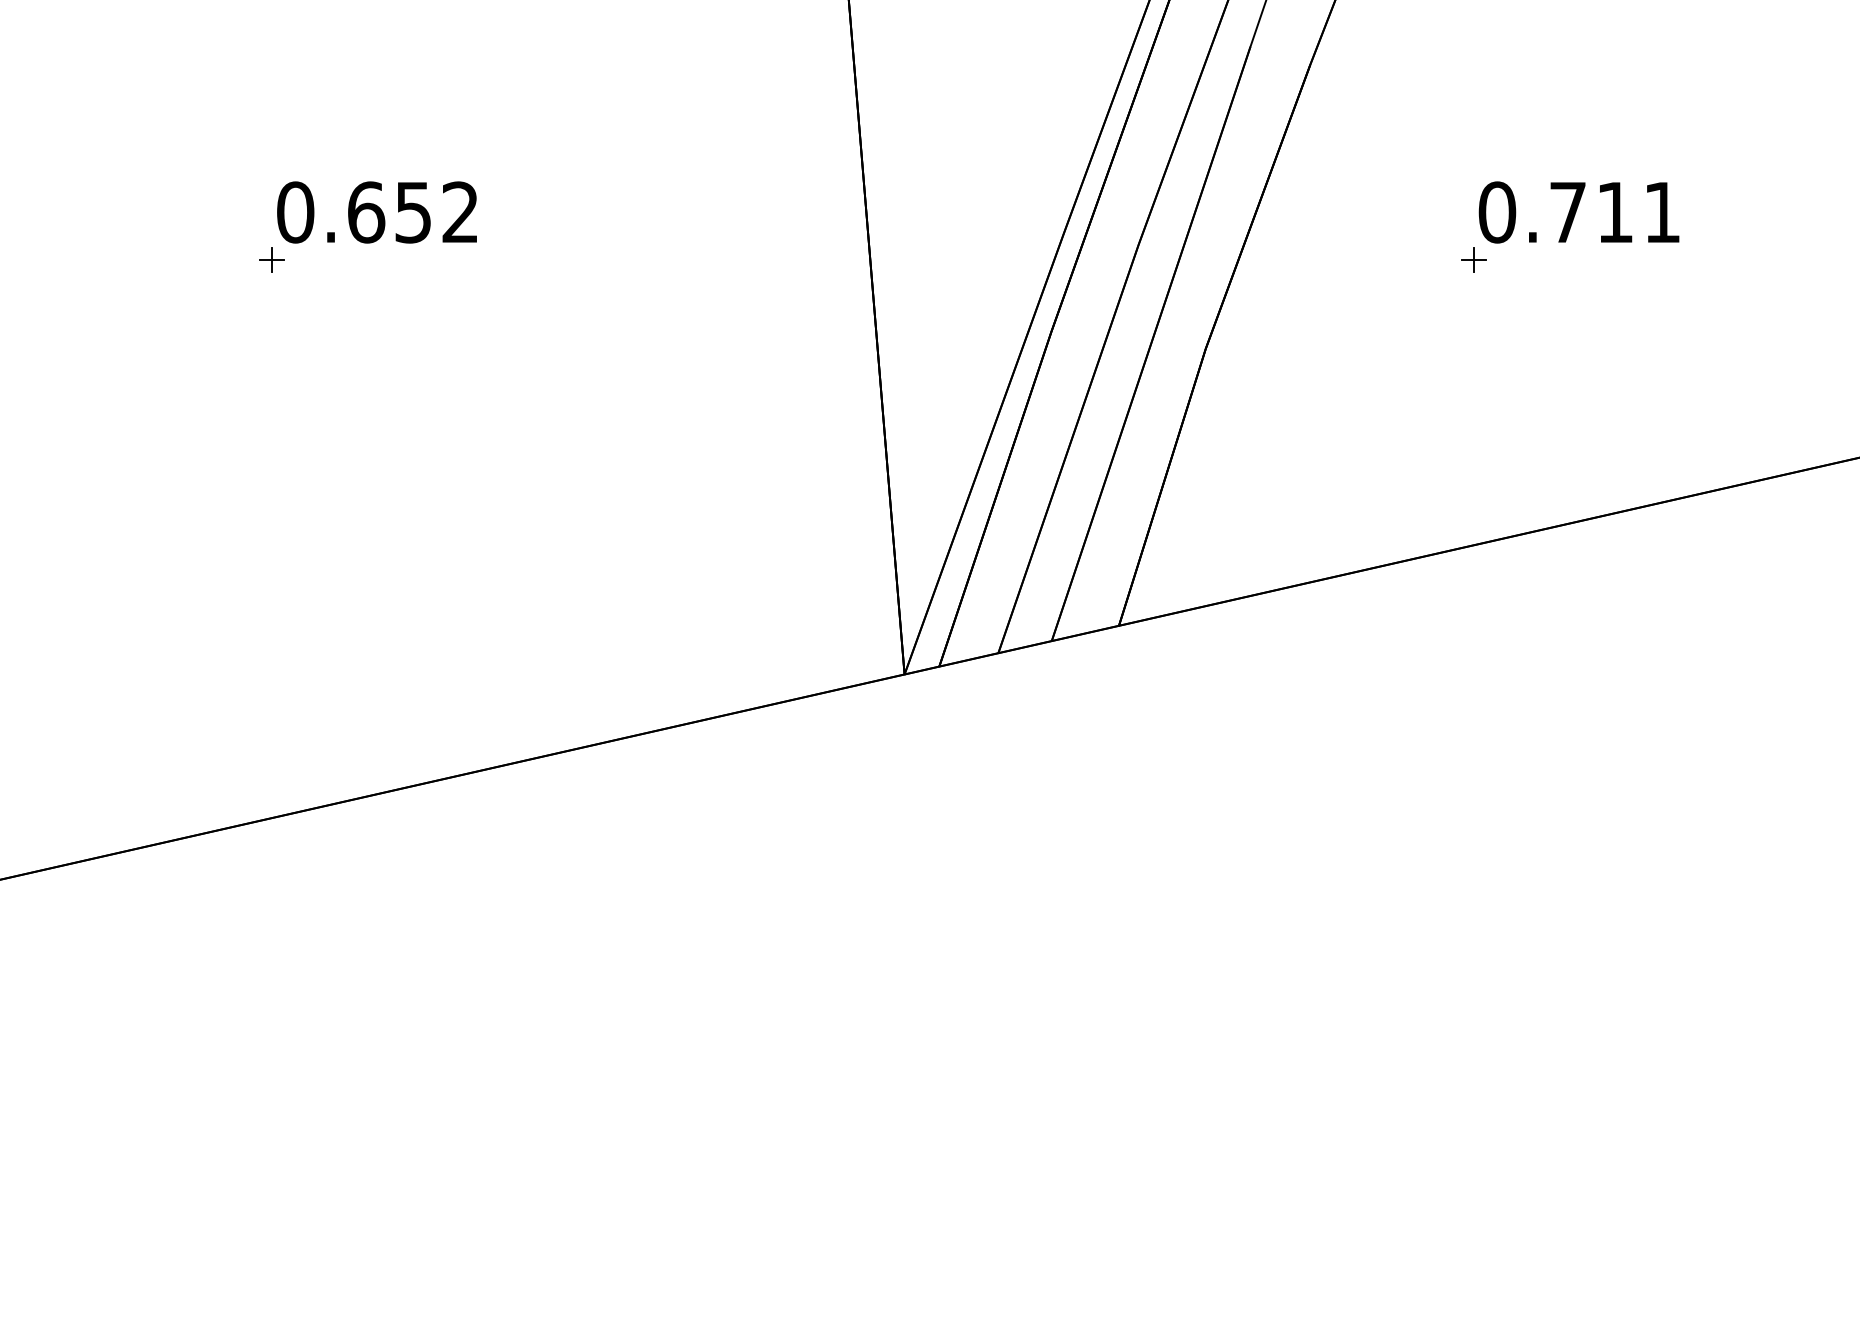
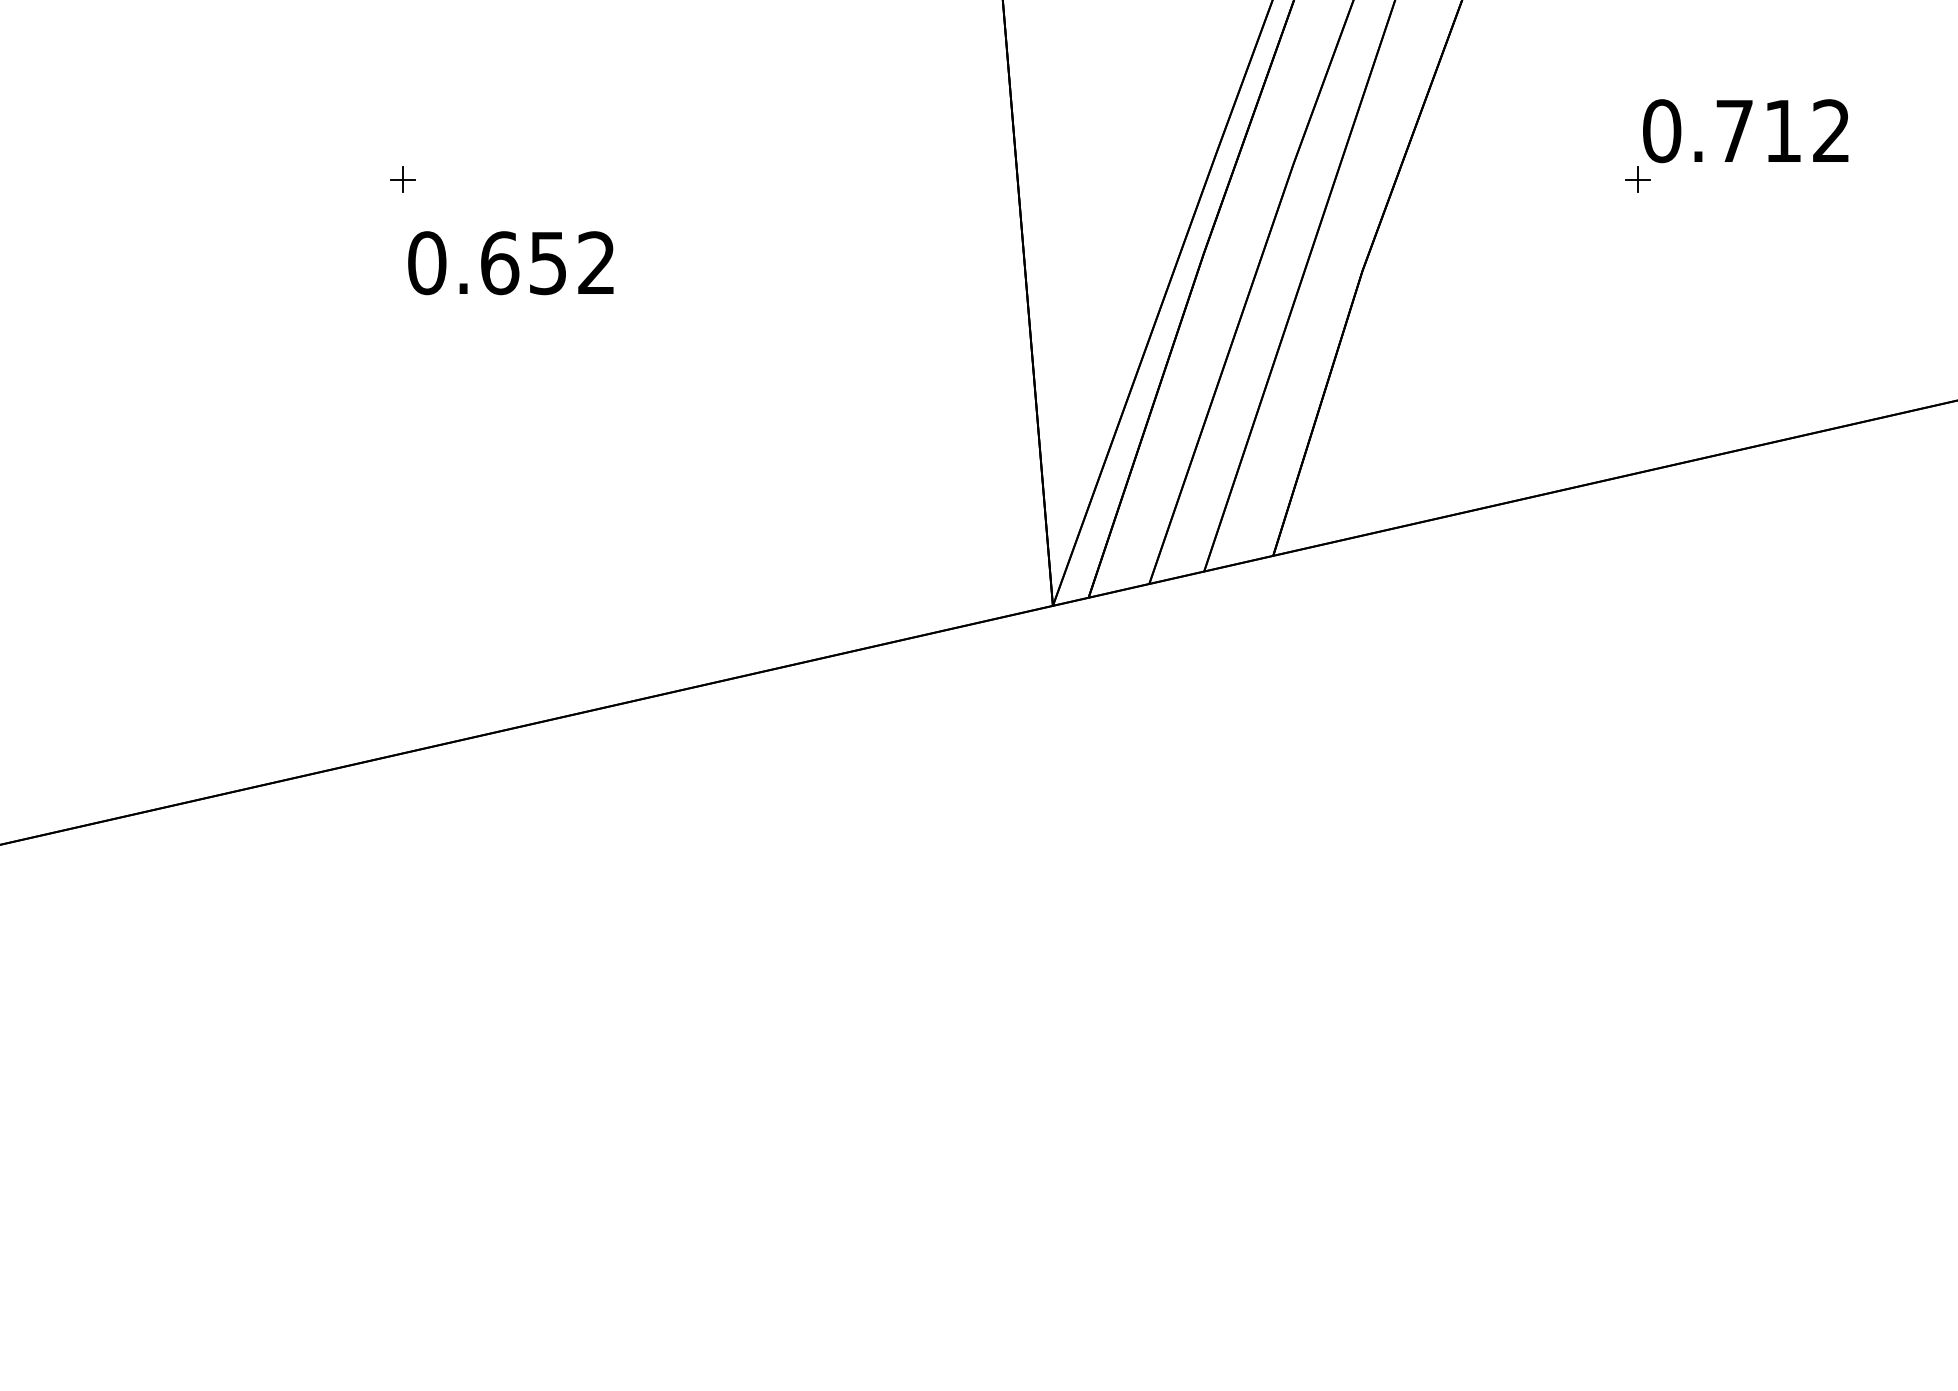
text: (1661, 211) -> (1830, 130), 0.711 -> 0.712
text: (376, 212) -> (510, 263), moved

